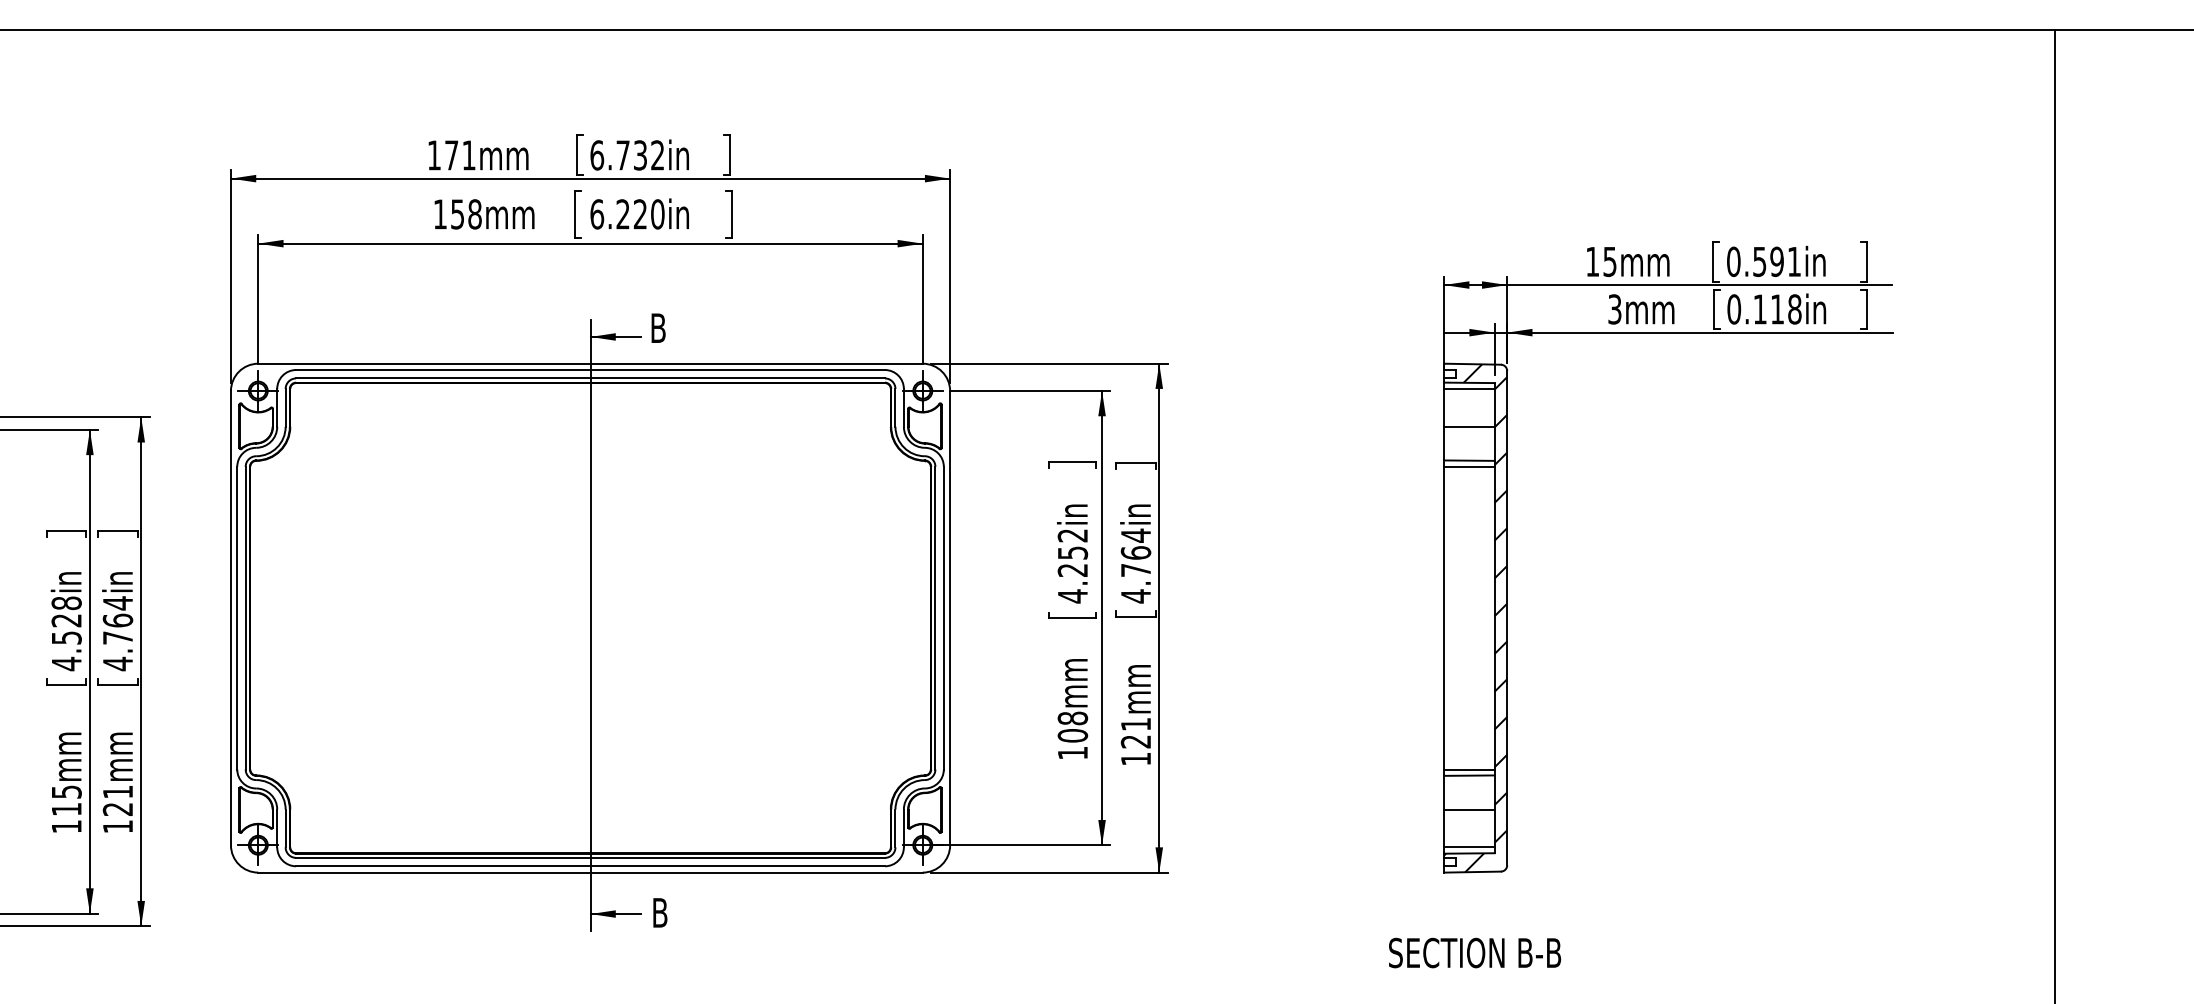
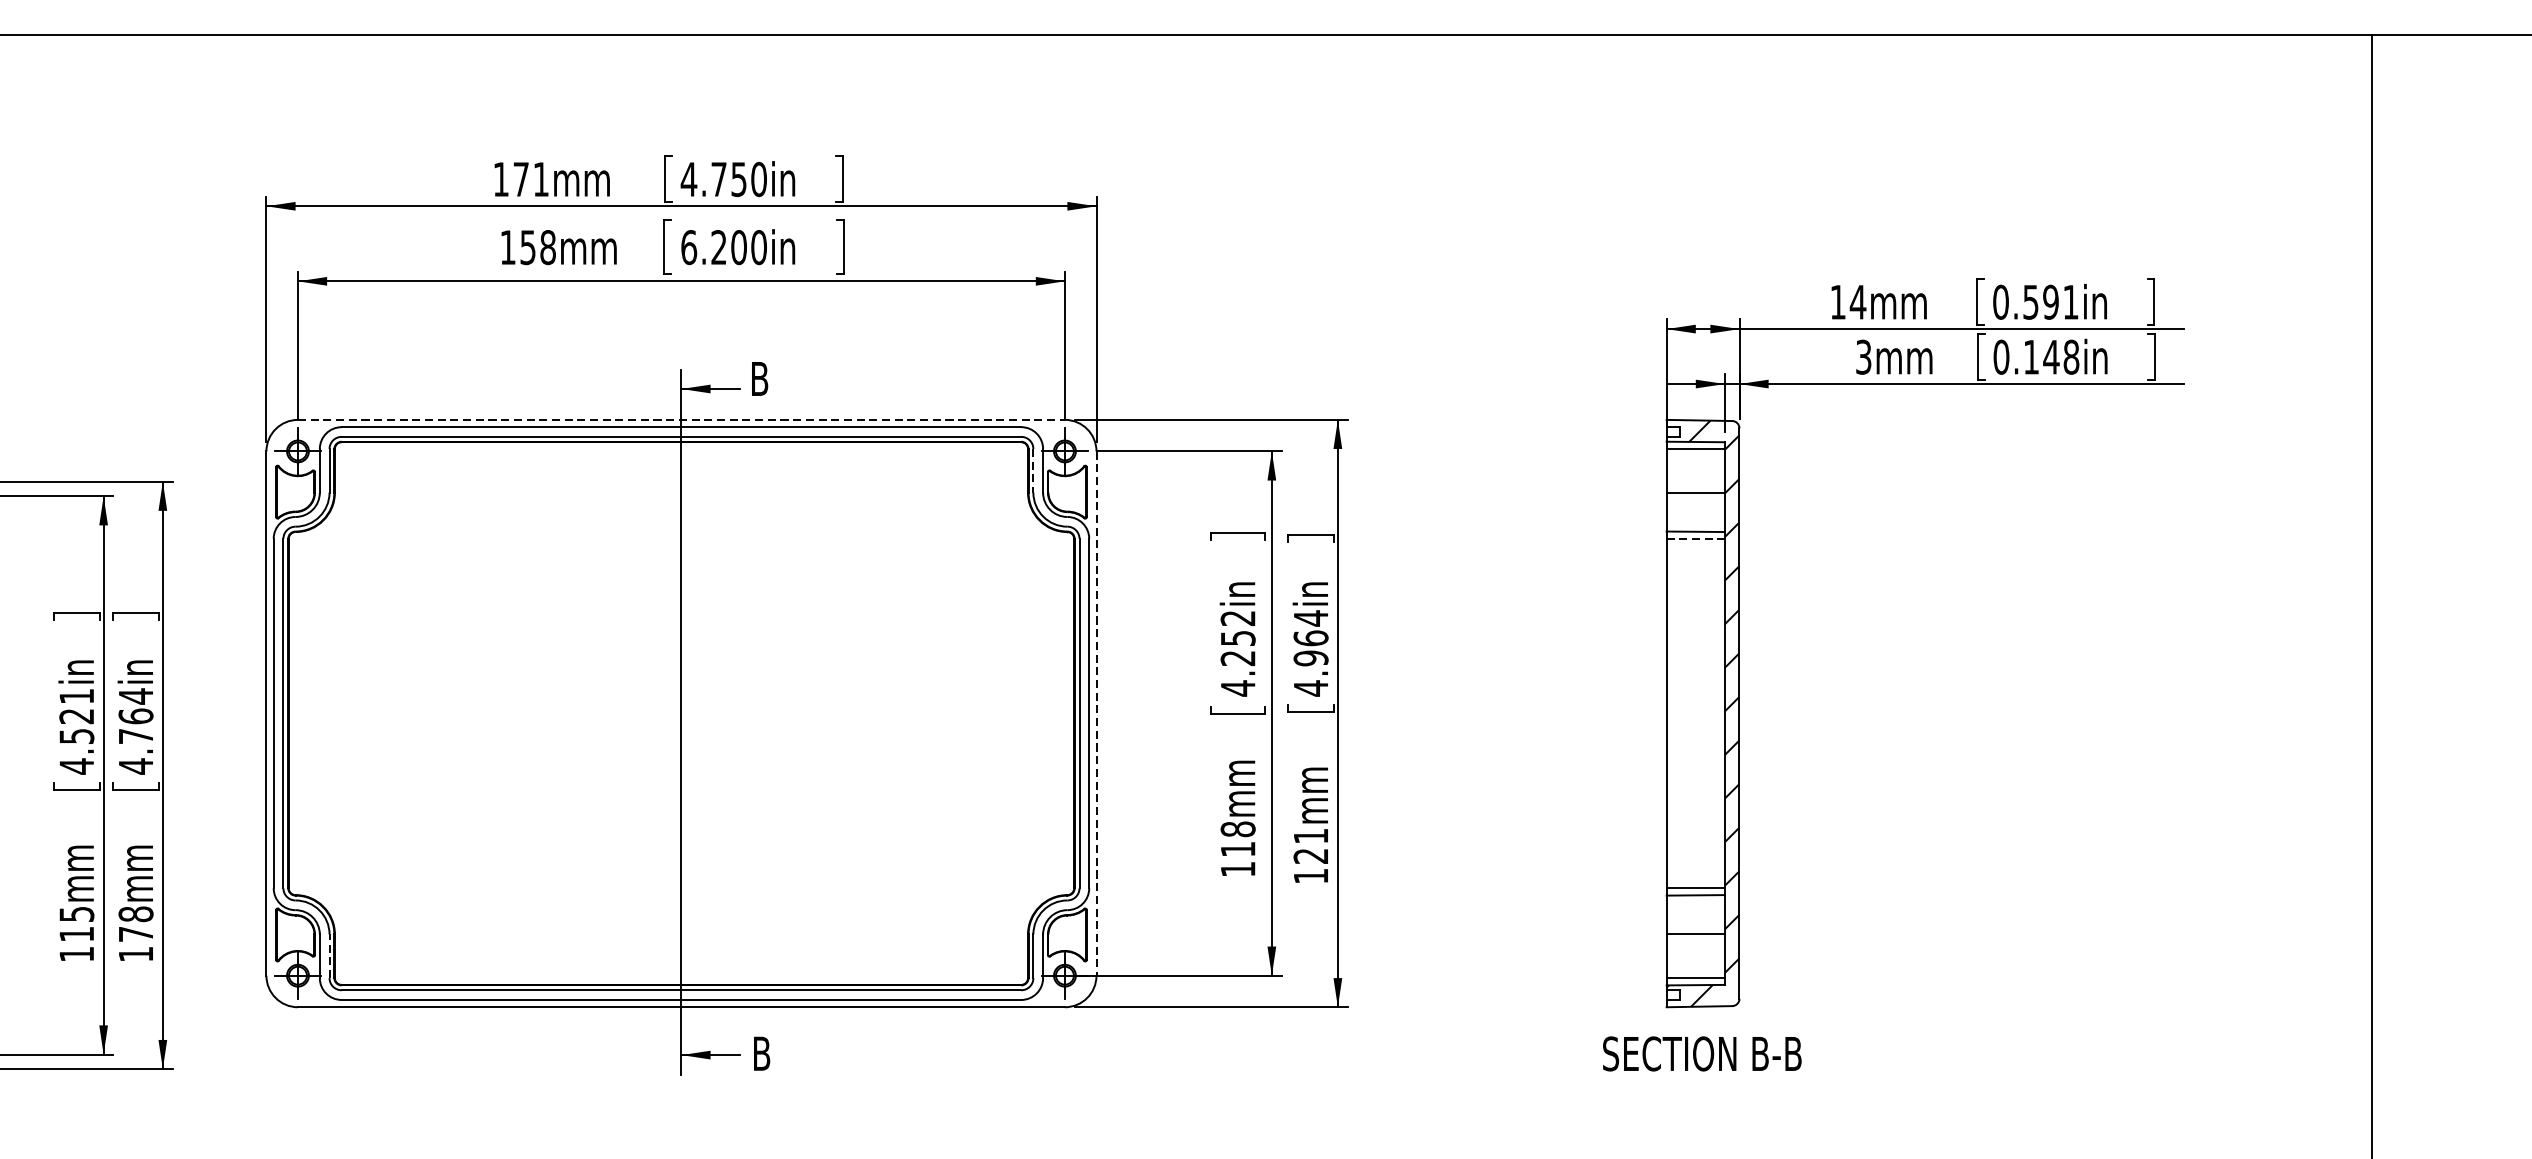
text: (626, 155) -> (722, 179), 6.732in -> 4.750in
text: (640, 214) -> (739, 247), 6.220in -> 6.200in
text: (1609, 262) -> (1857, 303), 15mm -> 14mm
text: (1777, 309) -> (2051, 357), 0.118in -> 0.148in
line: (591, 363) -> (682, 419), solid -> dashed
line: (895, 407) -> (1033, 470), solid -> dashed
line: (1469, 466) -> (1695, 538), solid -> dashed
text: (1135, 570) -> (1310, 658), 4.764in -> 4.964in
text: (66, 603) -> (76, 696), 4.528in -> 4.521in
line: (950, 618) -> (1096, 713), solid -> dashed
text: (1072, 735) -> (1237, 849), 108mm -> 118mm
text: (117, 800) -> (135, 924), 121mm -> 178mm
line: (285, 828) -> (329, 956), solid -> dashed
text: (1475, 952) -> (1702, 1053), moved

